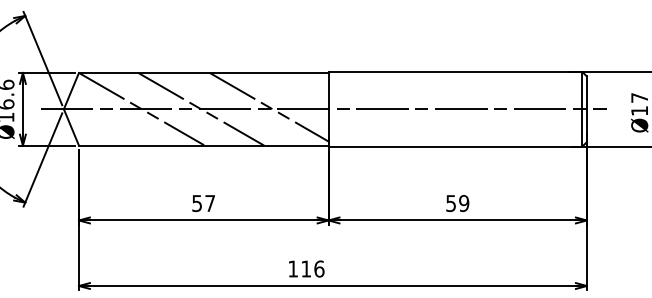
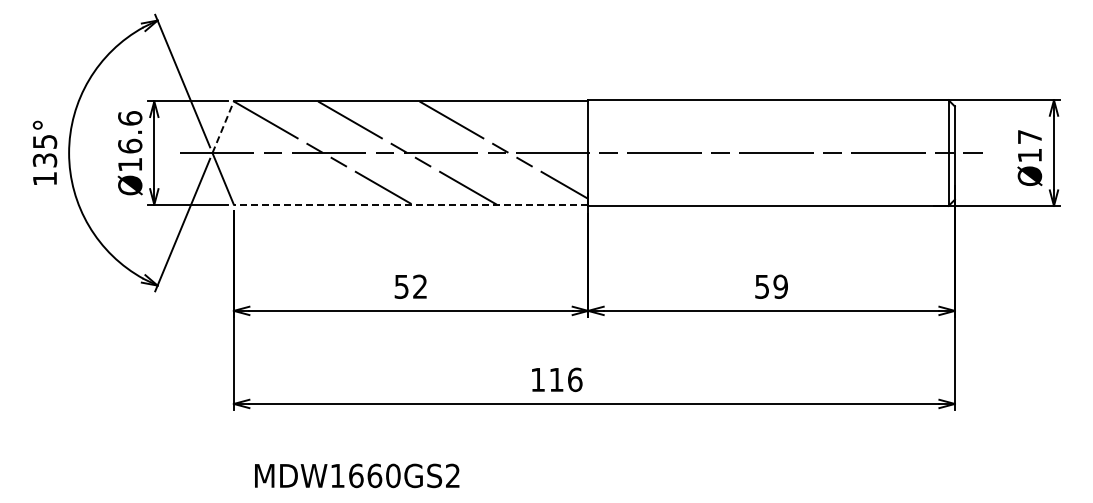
line: (71, 91) -> (223, 127), solid -> dashed
line: (203, 145) -> (410, 204), solid -> dashed
text: (210, 203) -> (420, 286), 57 -> 52

